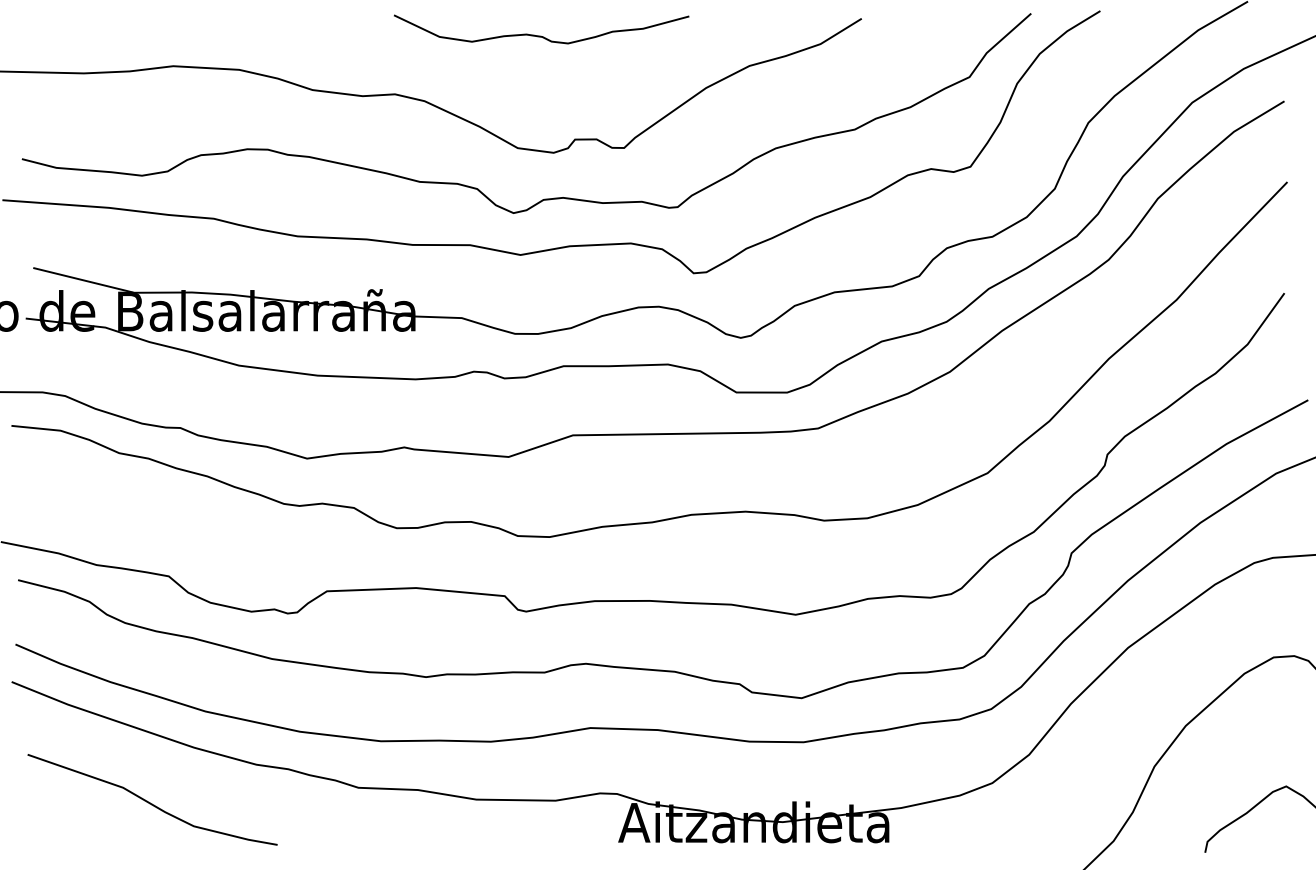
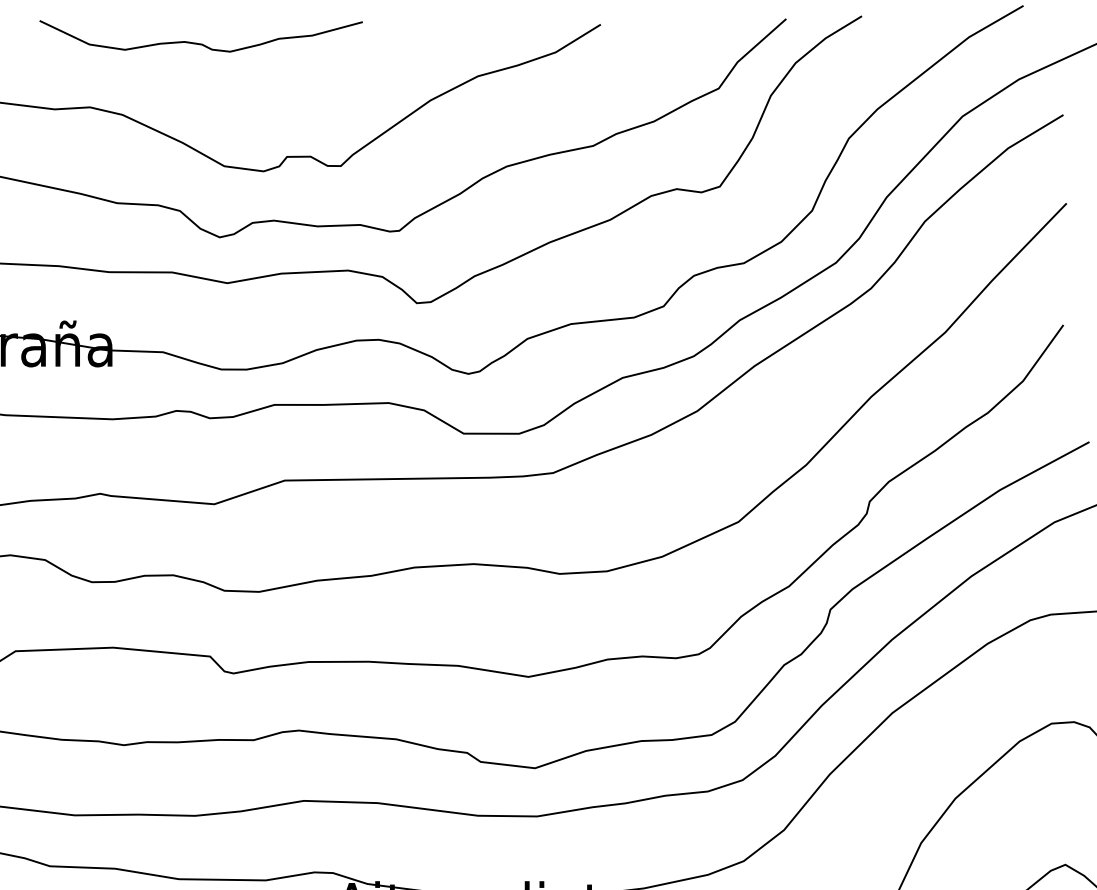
curve: (541, 35) -> (201, 42), moved

